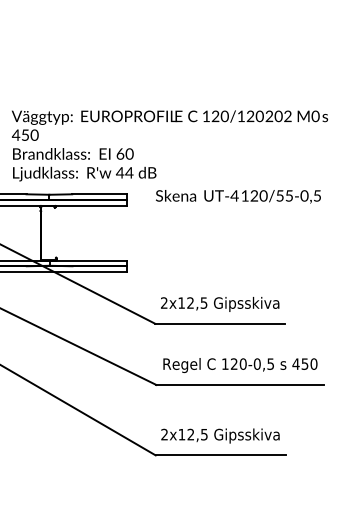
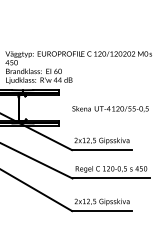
text: (238, 195) -> (110, 108), moved

